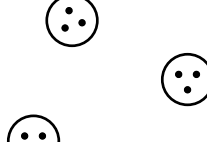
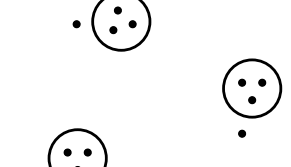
part: (32, 23) -> (76, 24), added
part: (178, 119) -> (241, 133), added

